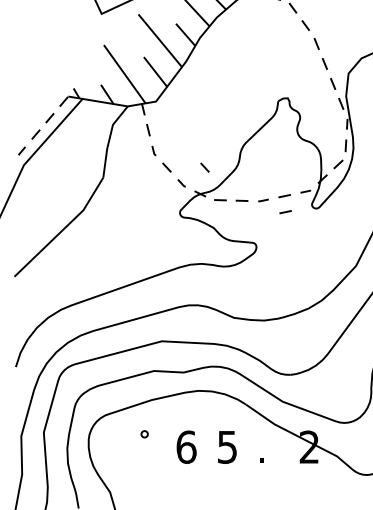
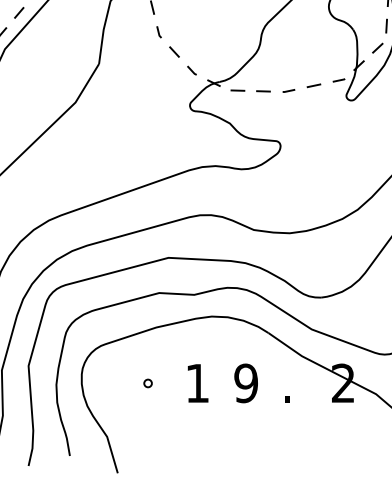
line: (204, 167) -> (218, 51), removed
line: (285, 212) -> (314, 105), removed
circle: (144, 434) -> (147, 383), moved
text: (186, 446) -> (197, 382), 6 -> 1
text: (227, 446) -> (246, 382), 5 -> 9

